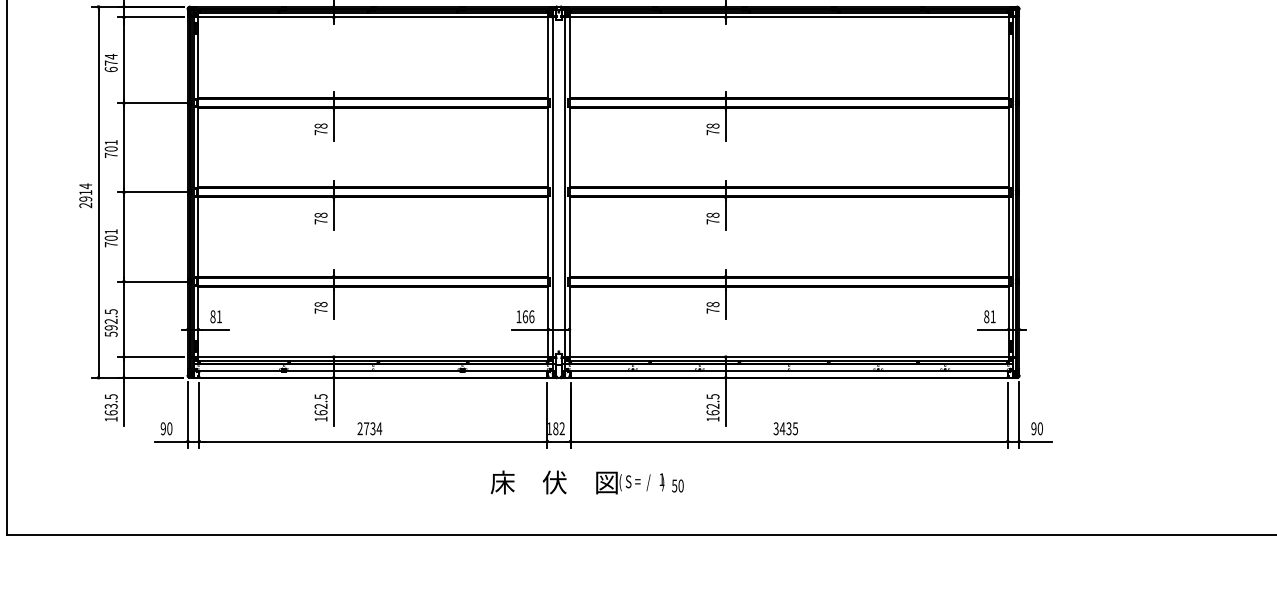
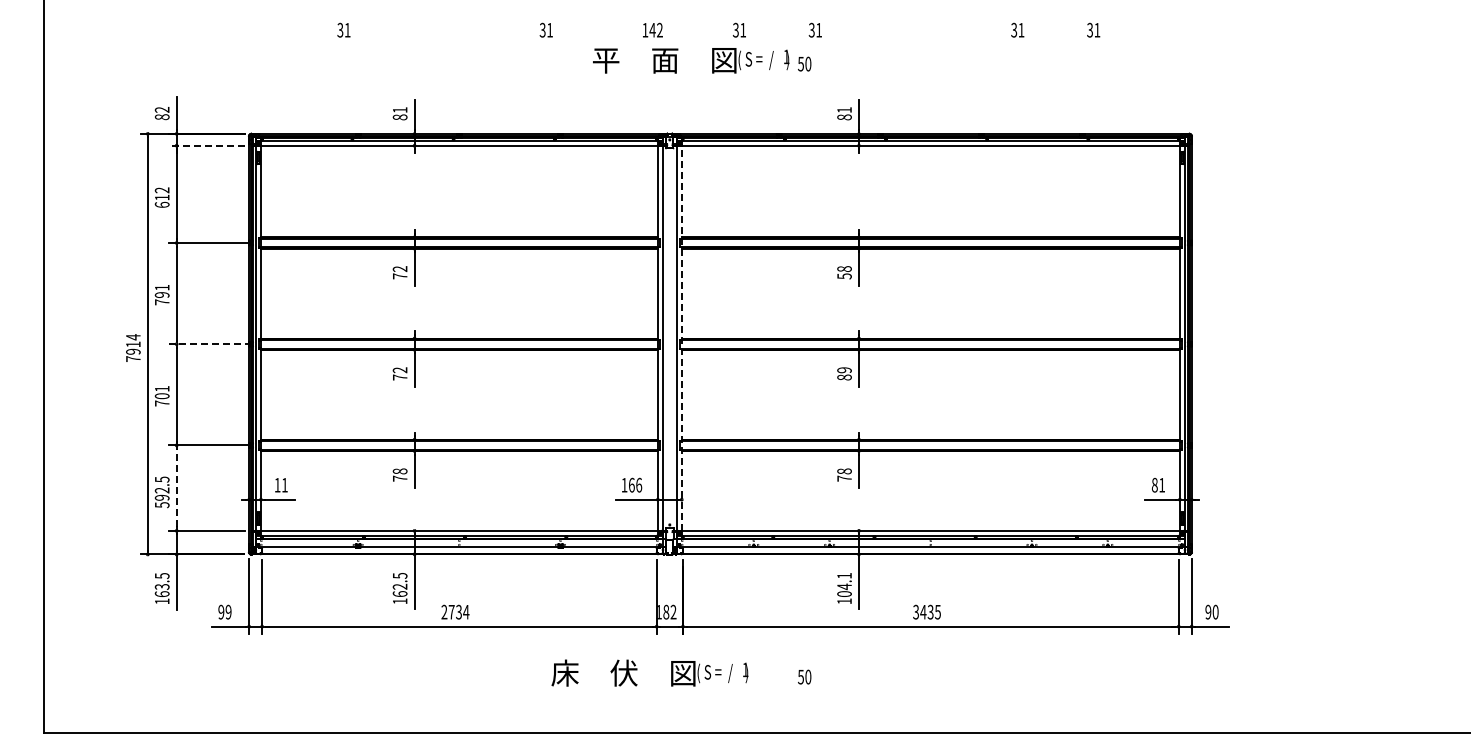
line: (151, 17) -> (207, 145), solid -> dashed
text: (110, 59) -> (161, 193), 674 -> 612
text: (321, 126) -> (400, 269), 78 -> 72
text: (713, 132) -> (844, 276), 78 -> 58
text: (111, 148) -> (162, 294), 701 -> 791
line: (569, 186) -> (681, 337), solid -> dashed
line: (153, 192) -> (210, 344), solid -> dashed
text: (85, 204) -> (133, 358), 2914 -> 7914
text: (320, 215) -> (399, 370), 78 -> 72
text: (713, 218) -> (844, 373), 78 -> 89
text: (212, 316) -> (277, 484), 81 -> 11
line: (123, 318) -> (176, 487), solid -> dashed
text: (713, 404) -> (844, 584), 162.5 -> 104.1
text: (169, 429) -> (228, 612), 90 -> 99
text: (577, 481) -> (649, 672), moved

